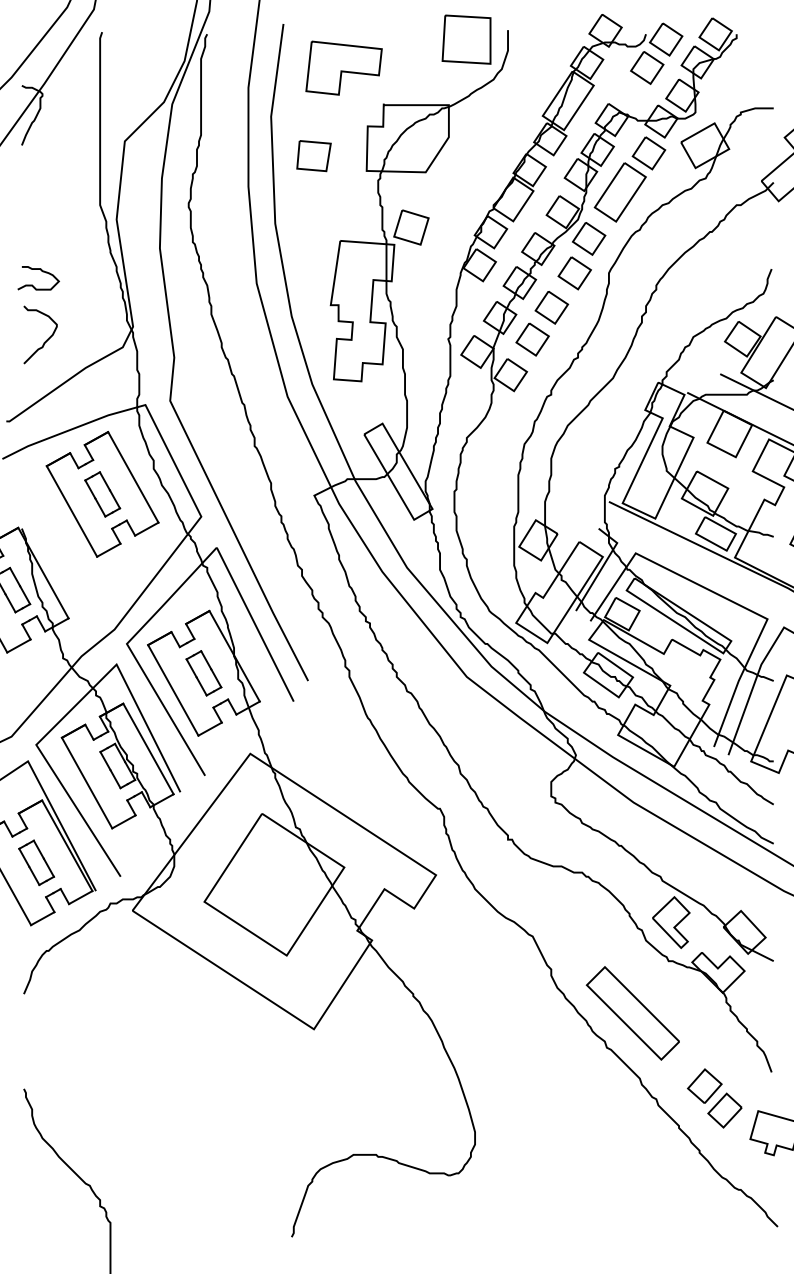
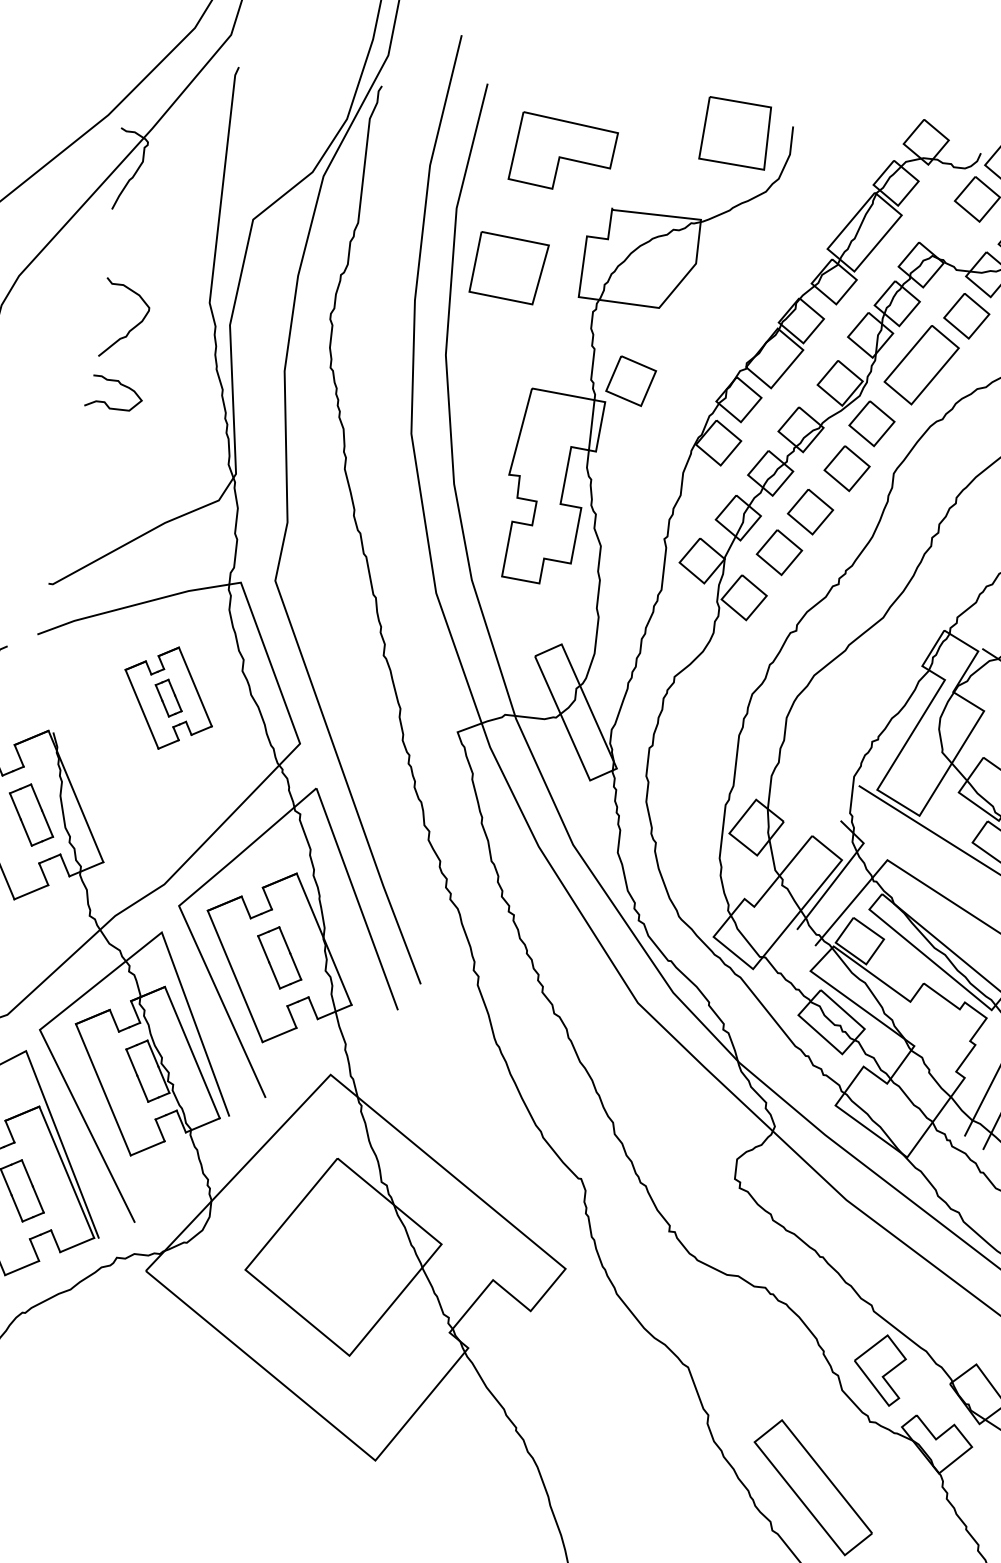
part: (313, 156) -> (508, 269), size x1.6
curve: (46, 339) -> (132, 326), moved
part: (102, 494) -> (168, 698), size x0.6

